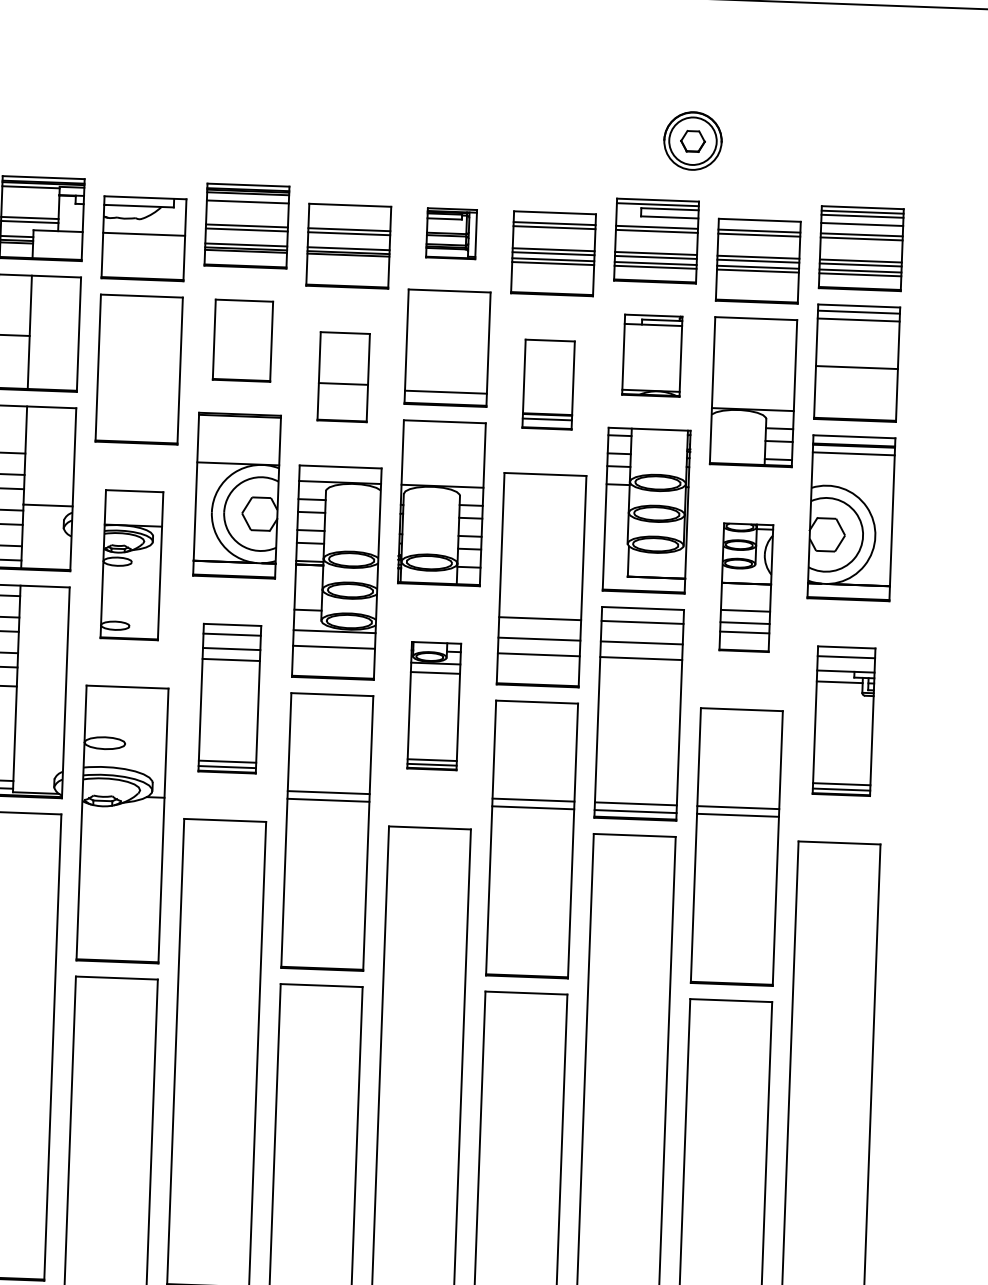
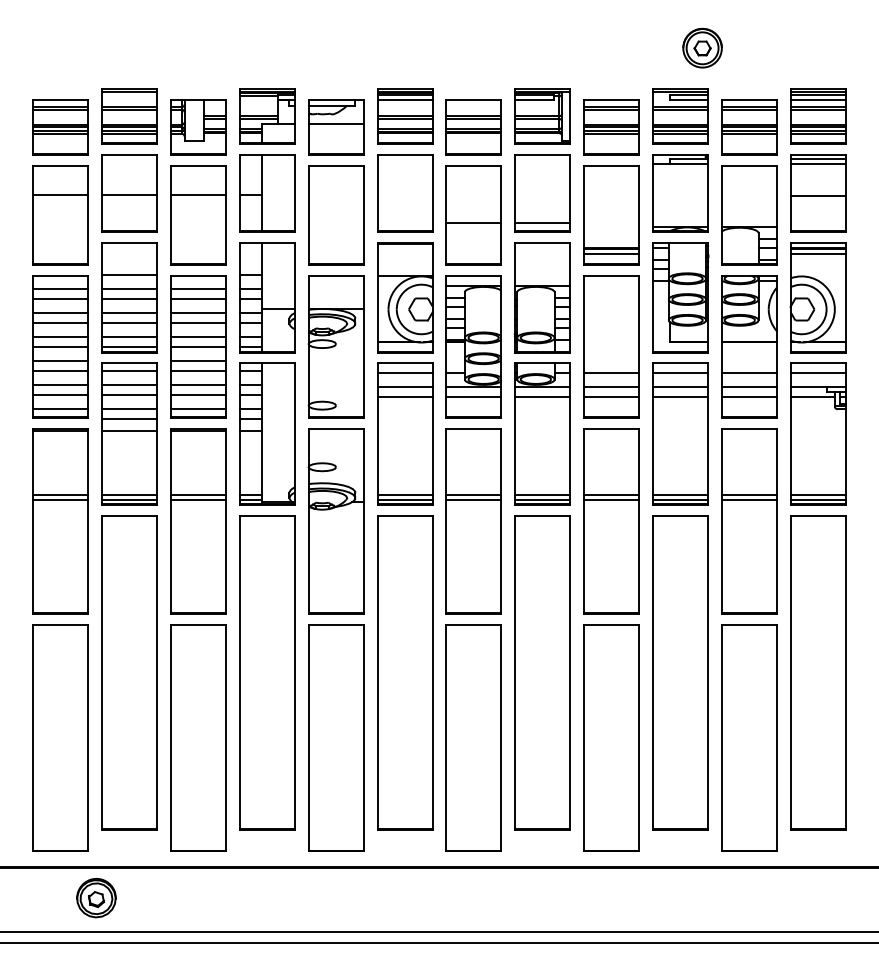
part: (451, 233) -> (542, 116), size x1.67
part: (243, 340) -> (405, 193), size x1.43
part: (652, 355) -> (680, 193), size x1.43
part: (343, 377) -> (473, 215), size x1.67
part: (548, 384) -> (611, 215), size x1.67
part: (131, 564) -> (335, 346), size x1.43
part: (746, 587) -> (749, 346), size x1.67
part: (230, 697) -> (405, 433), size x1.43
part: (434, 705) -> (542, 433), size x1.67
part: (844, 720) -> (818, 433), size x1.43

